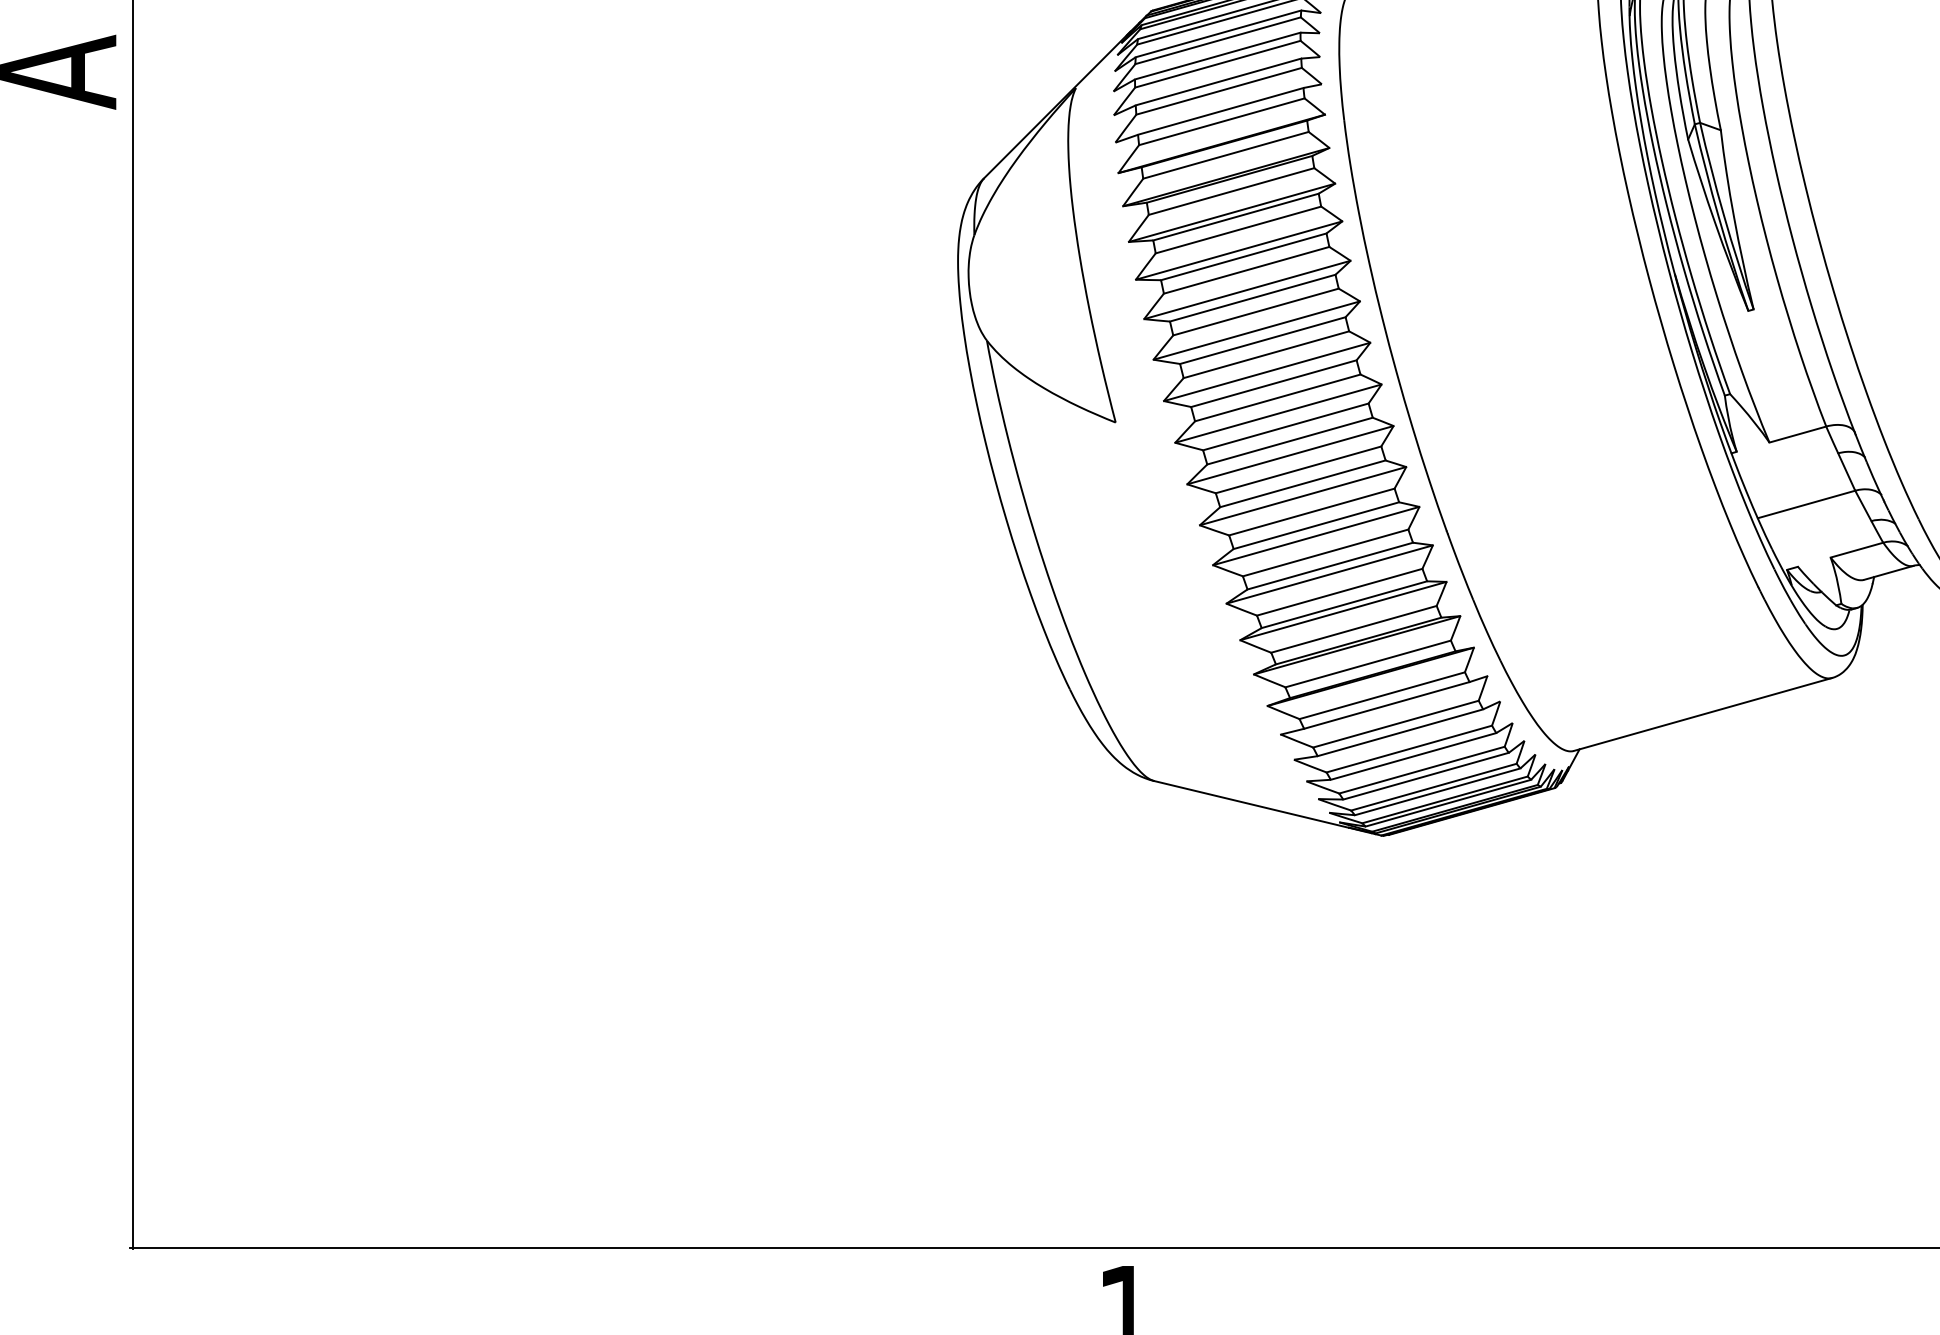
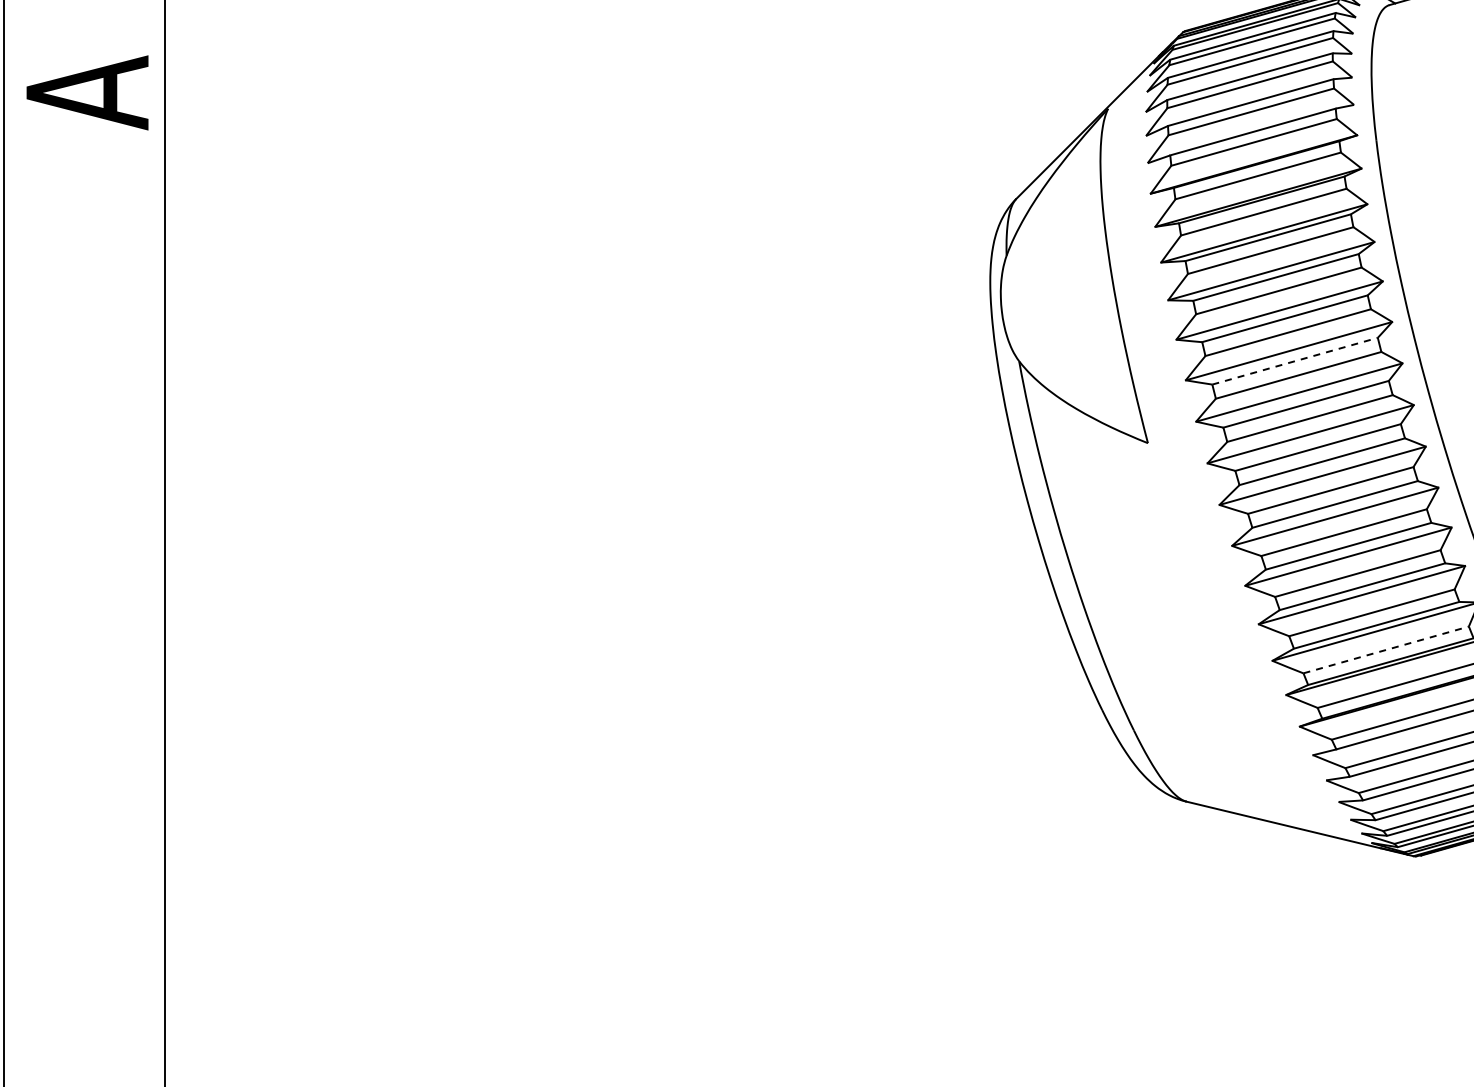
line: (1262, 340) -> (1294, 361), solid -> dashed
line: (1353, 629) -> (1385, 650), solid -> dashed

